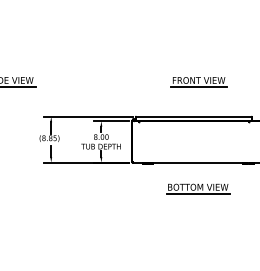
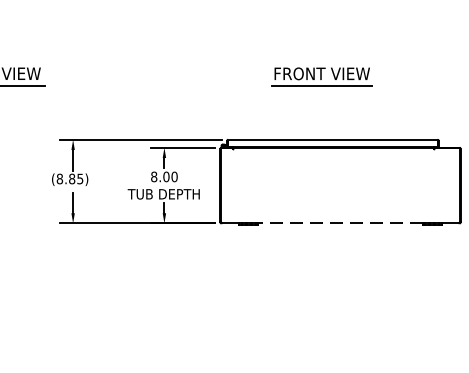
part: (198, 82) -> (321, 77), moved
line: (197, 162) -> (339, 223), solid -> dashed
part: (198, 188) -> (341, 270), removed

